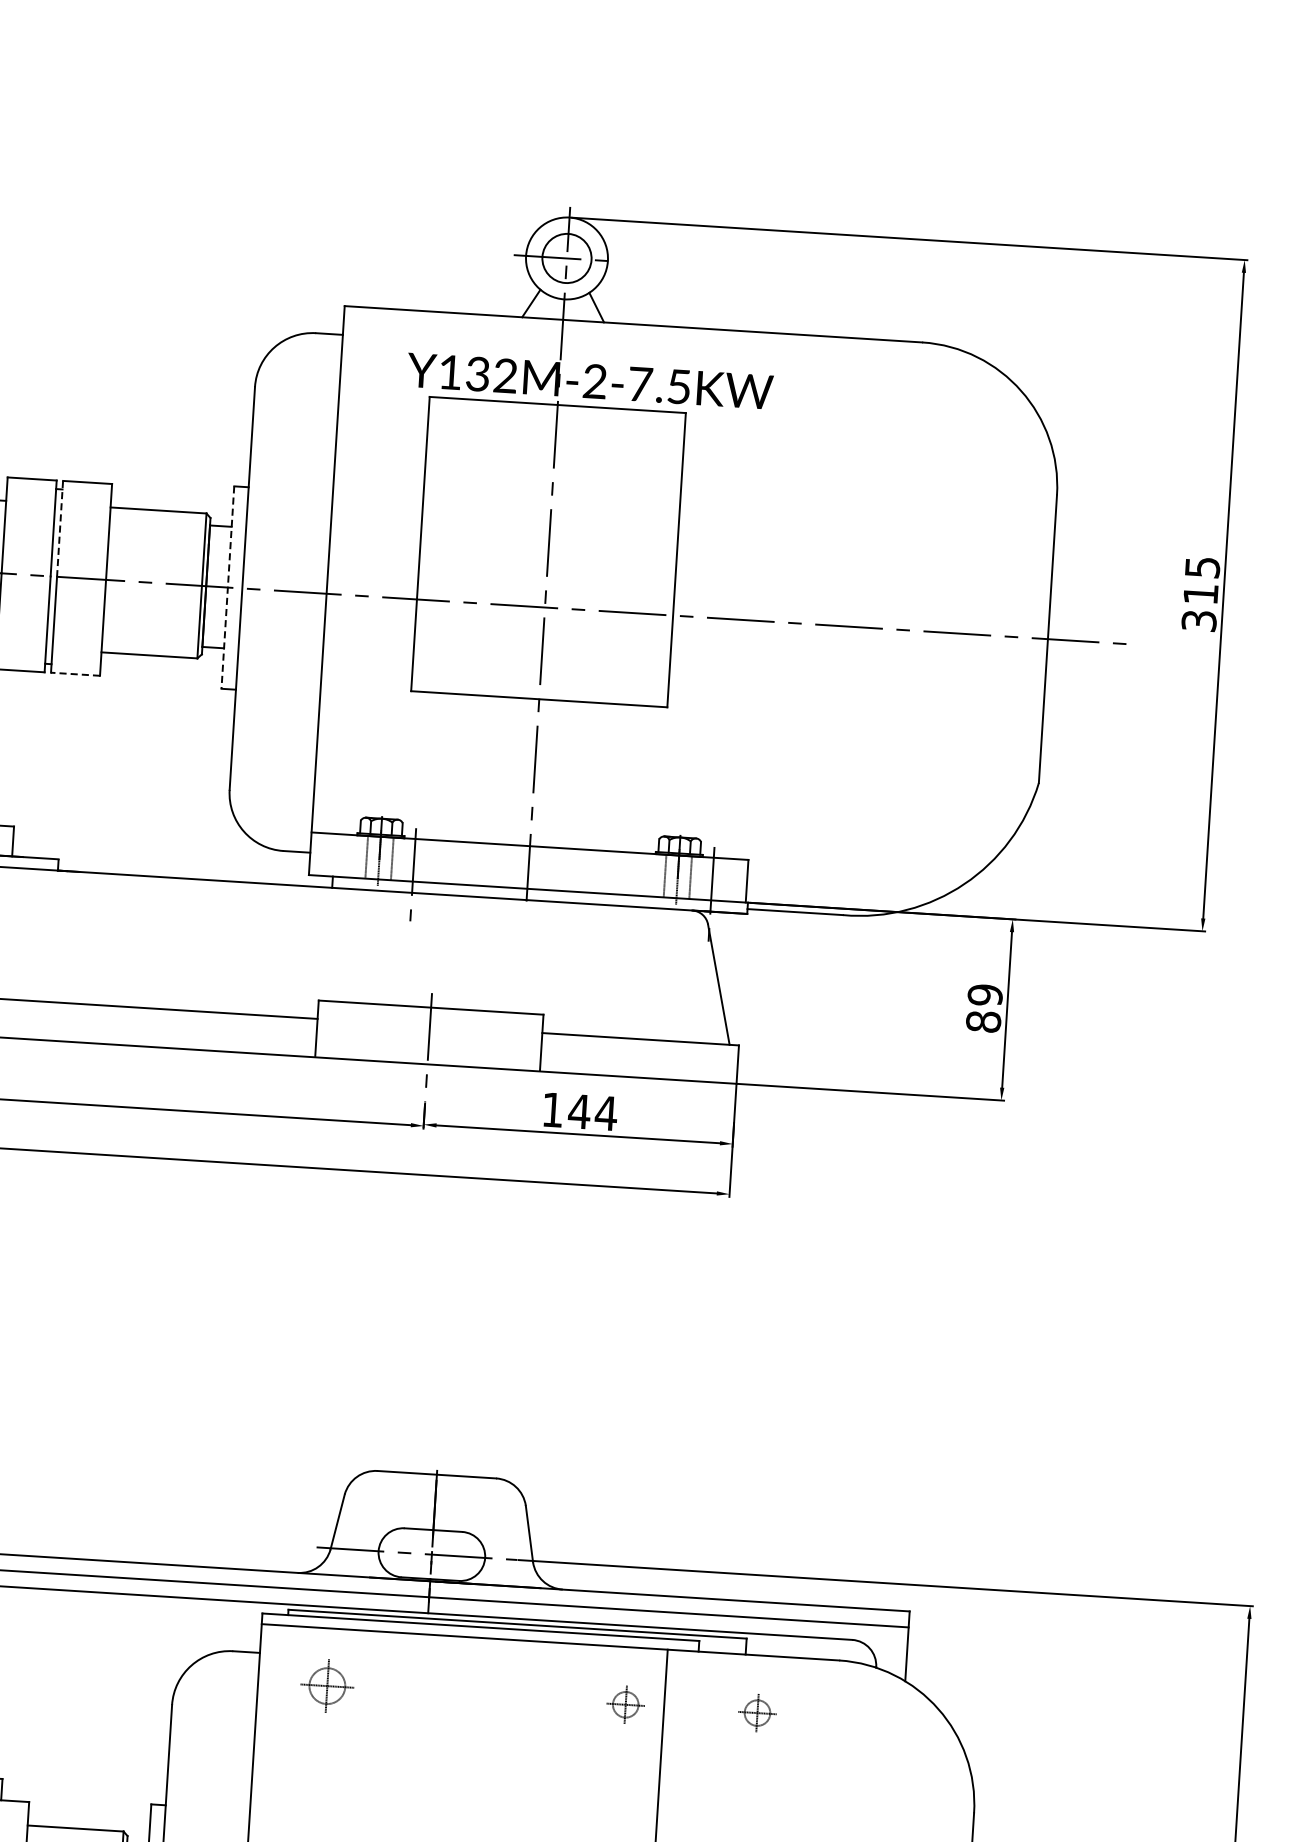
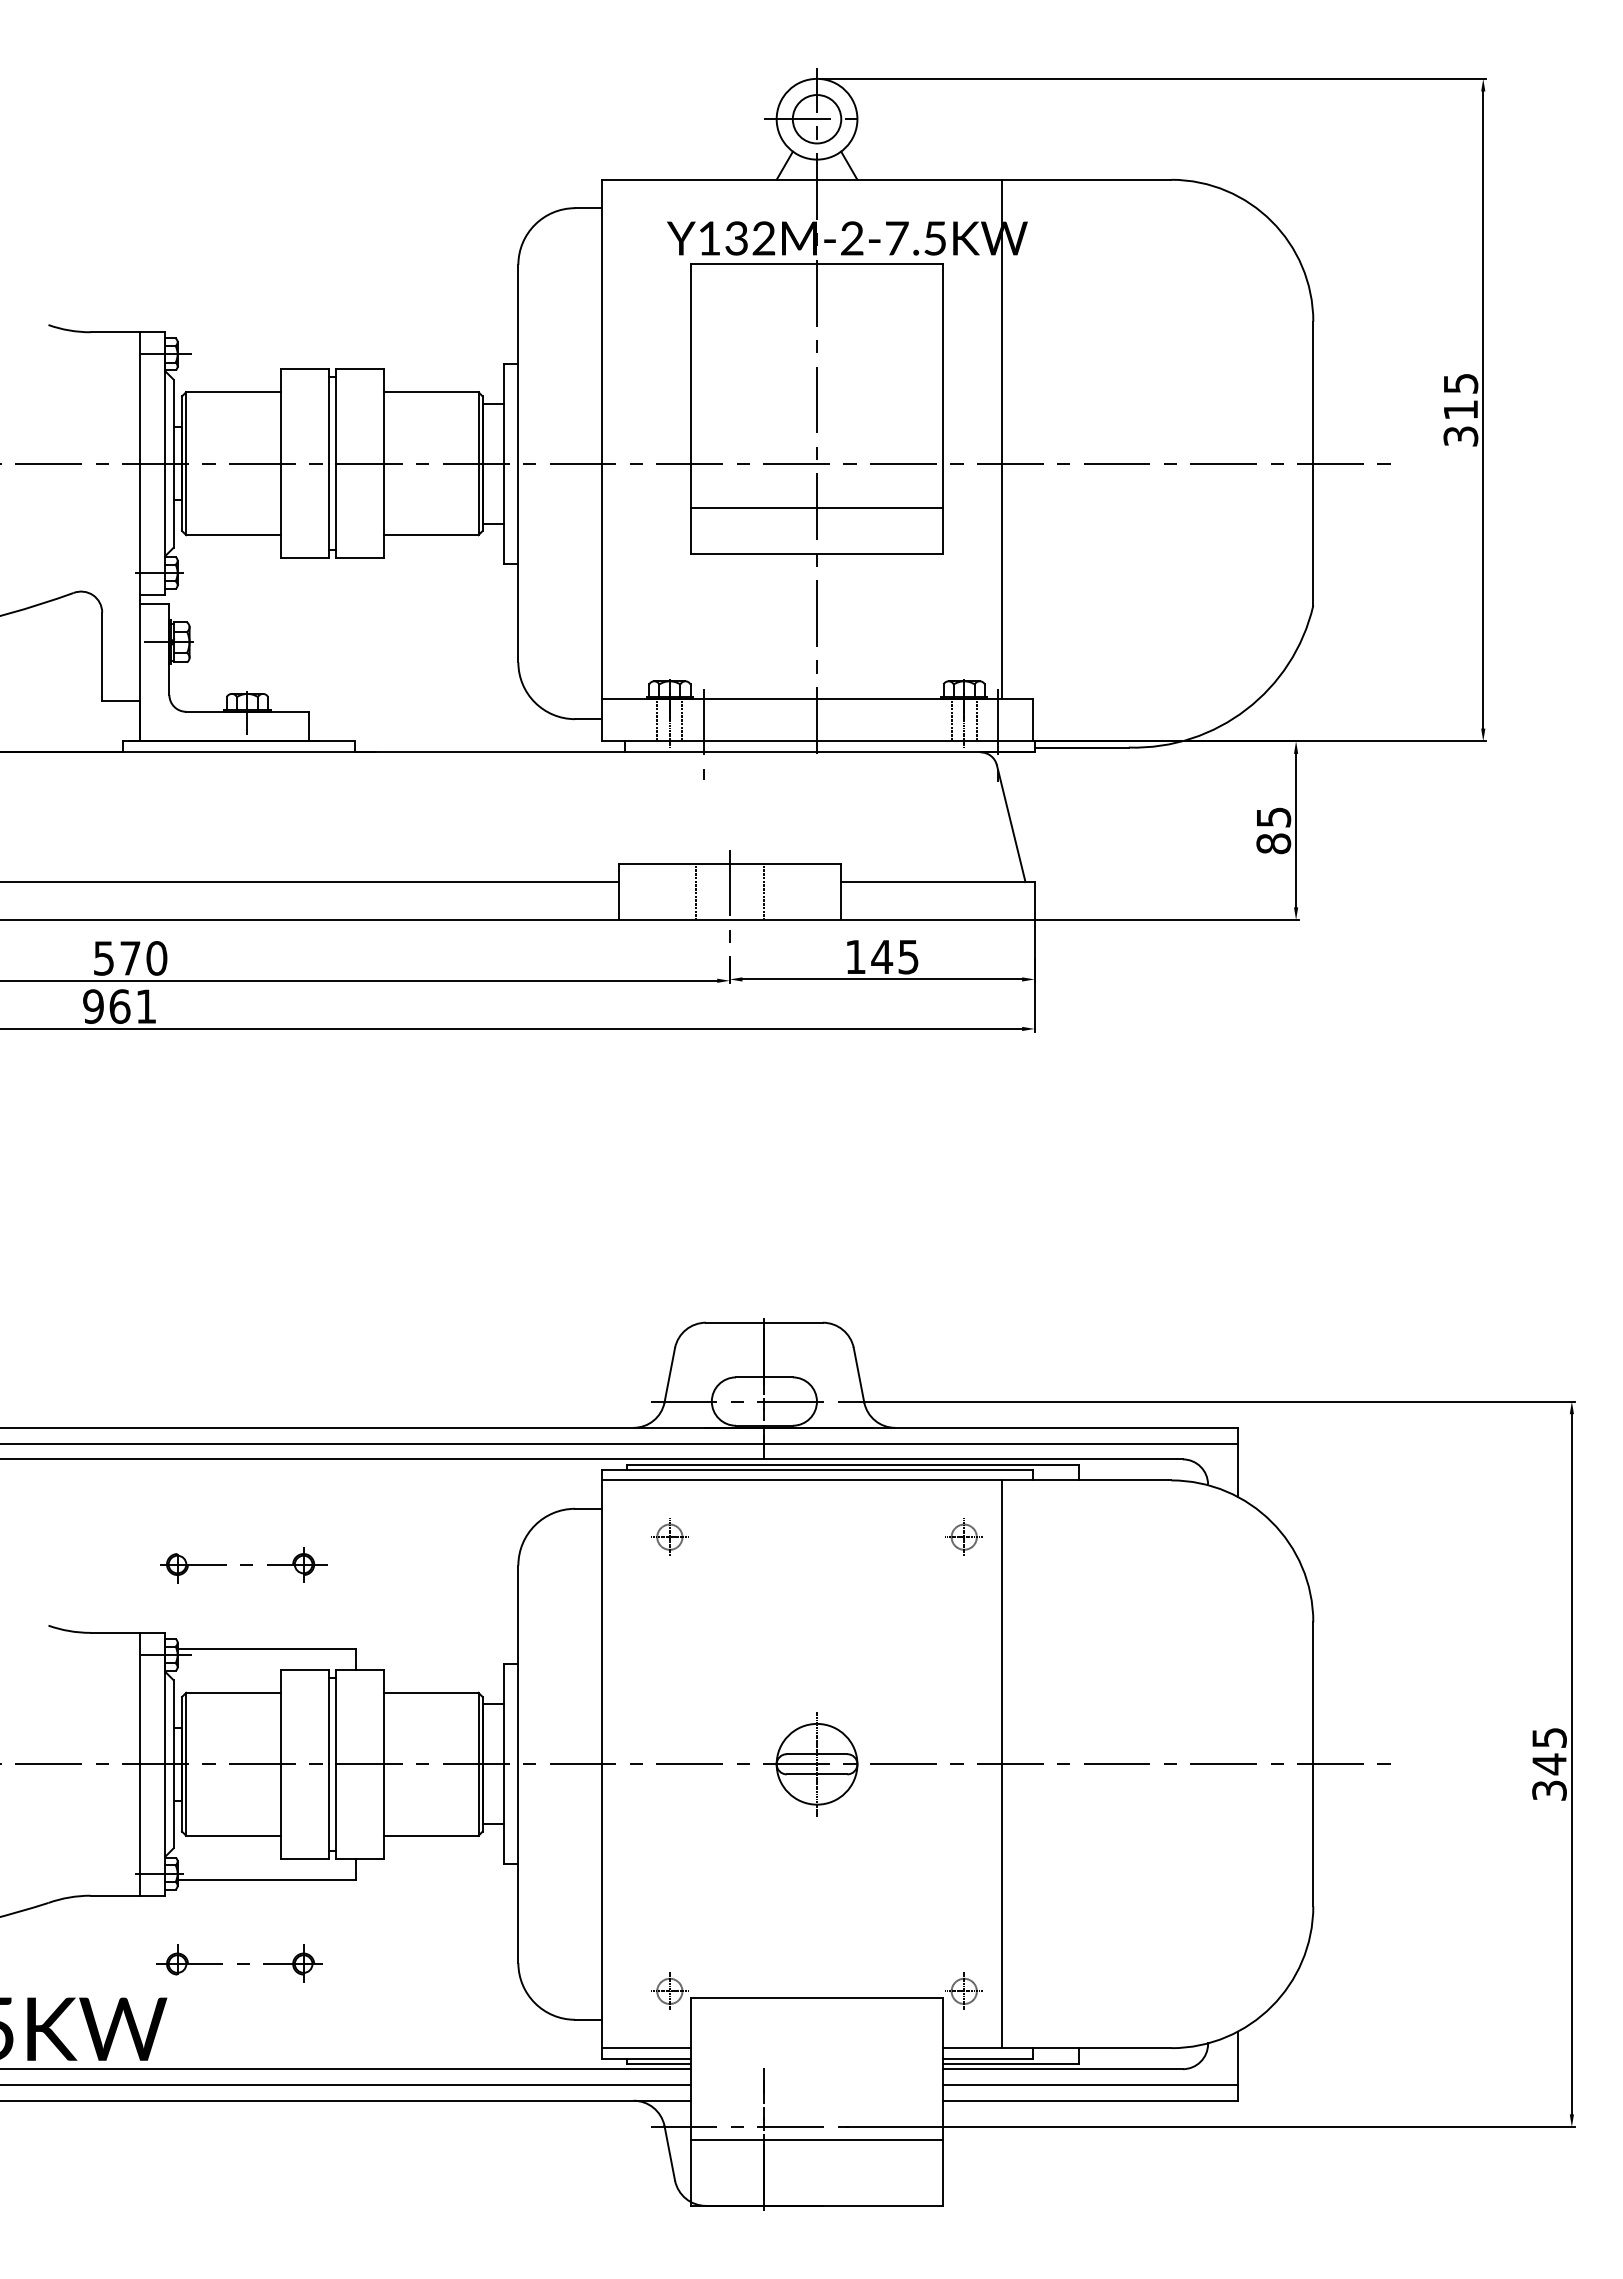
line: (60, 529) -> (335, 416), dashed -> solid
line: (228, 587) -> (504, 463), dashed -> solid
line: (734, 594) -> (1002, 439), added
line: (541, 651) -> (816, 507), added
line: (75, 674) -> (359, 558), dashed -> solid
text: (985, 995) -> (1273, 817), 89 -> 85
line: (395, 1032) -> (696, 890), added
line: (463, 1036) -> (763, 890), added
text: (606, 1113) -> (908, 957), 144 -> 145
part: (327, 1685) -> (669, 1536), size x0.71
part: (756, 1712) -> (1093, 1536), removed

